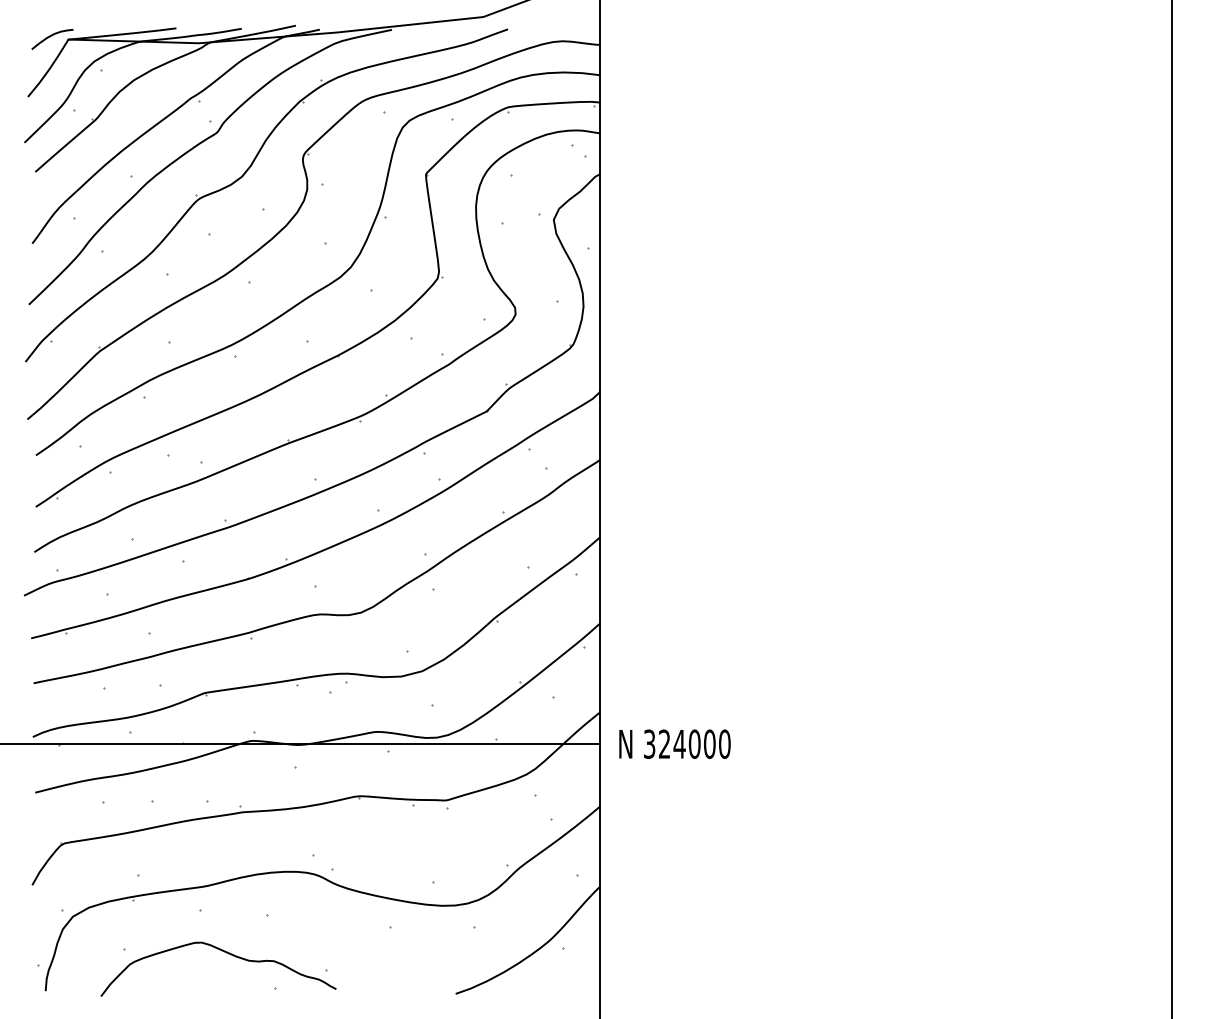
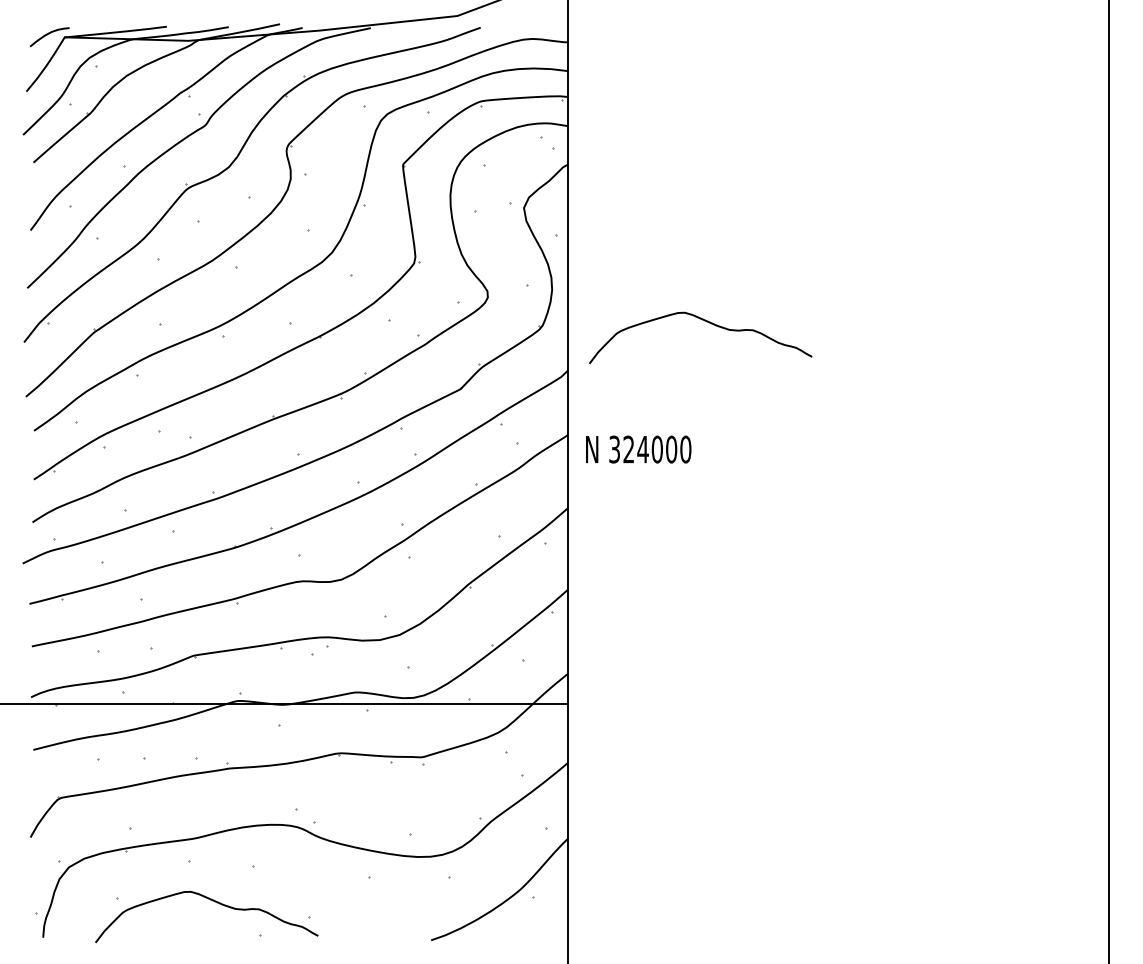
curve: (748, 341) -> (708, 323), added
text: (674, 743) -> (638, 448), moved

